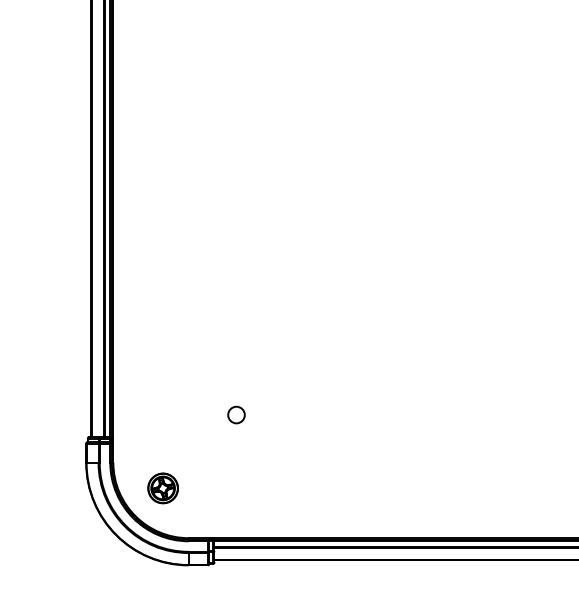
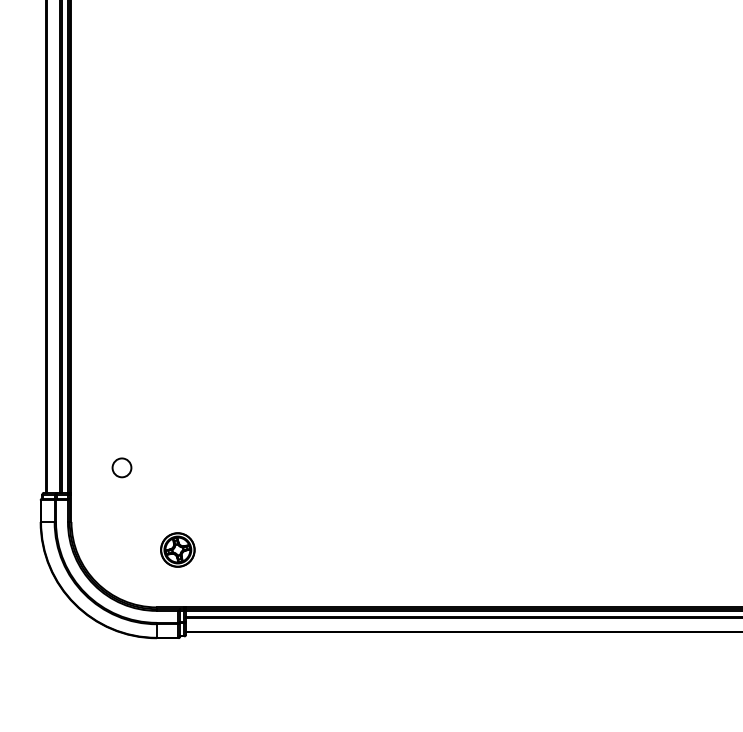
circle: (236, 414) -> (121, 467), moved
part: (162, 487) -> (177, 549), moved

